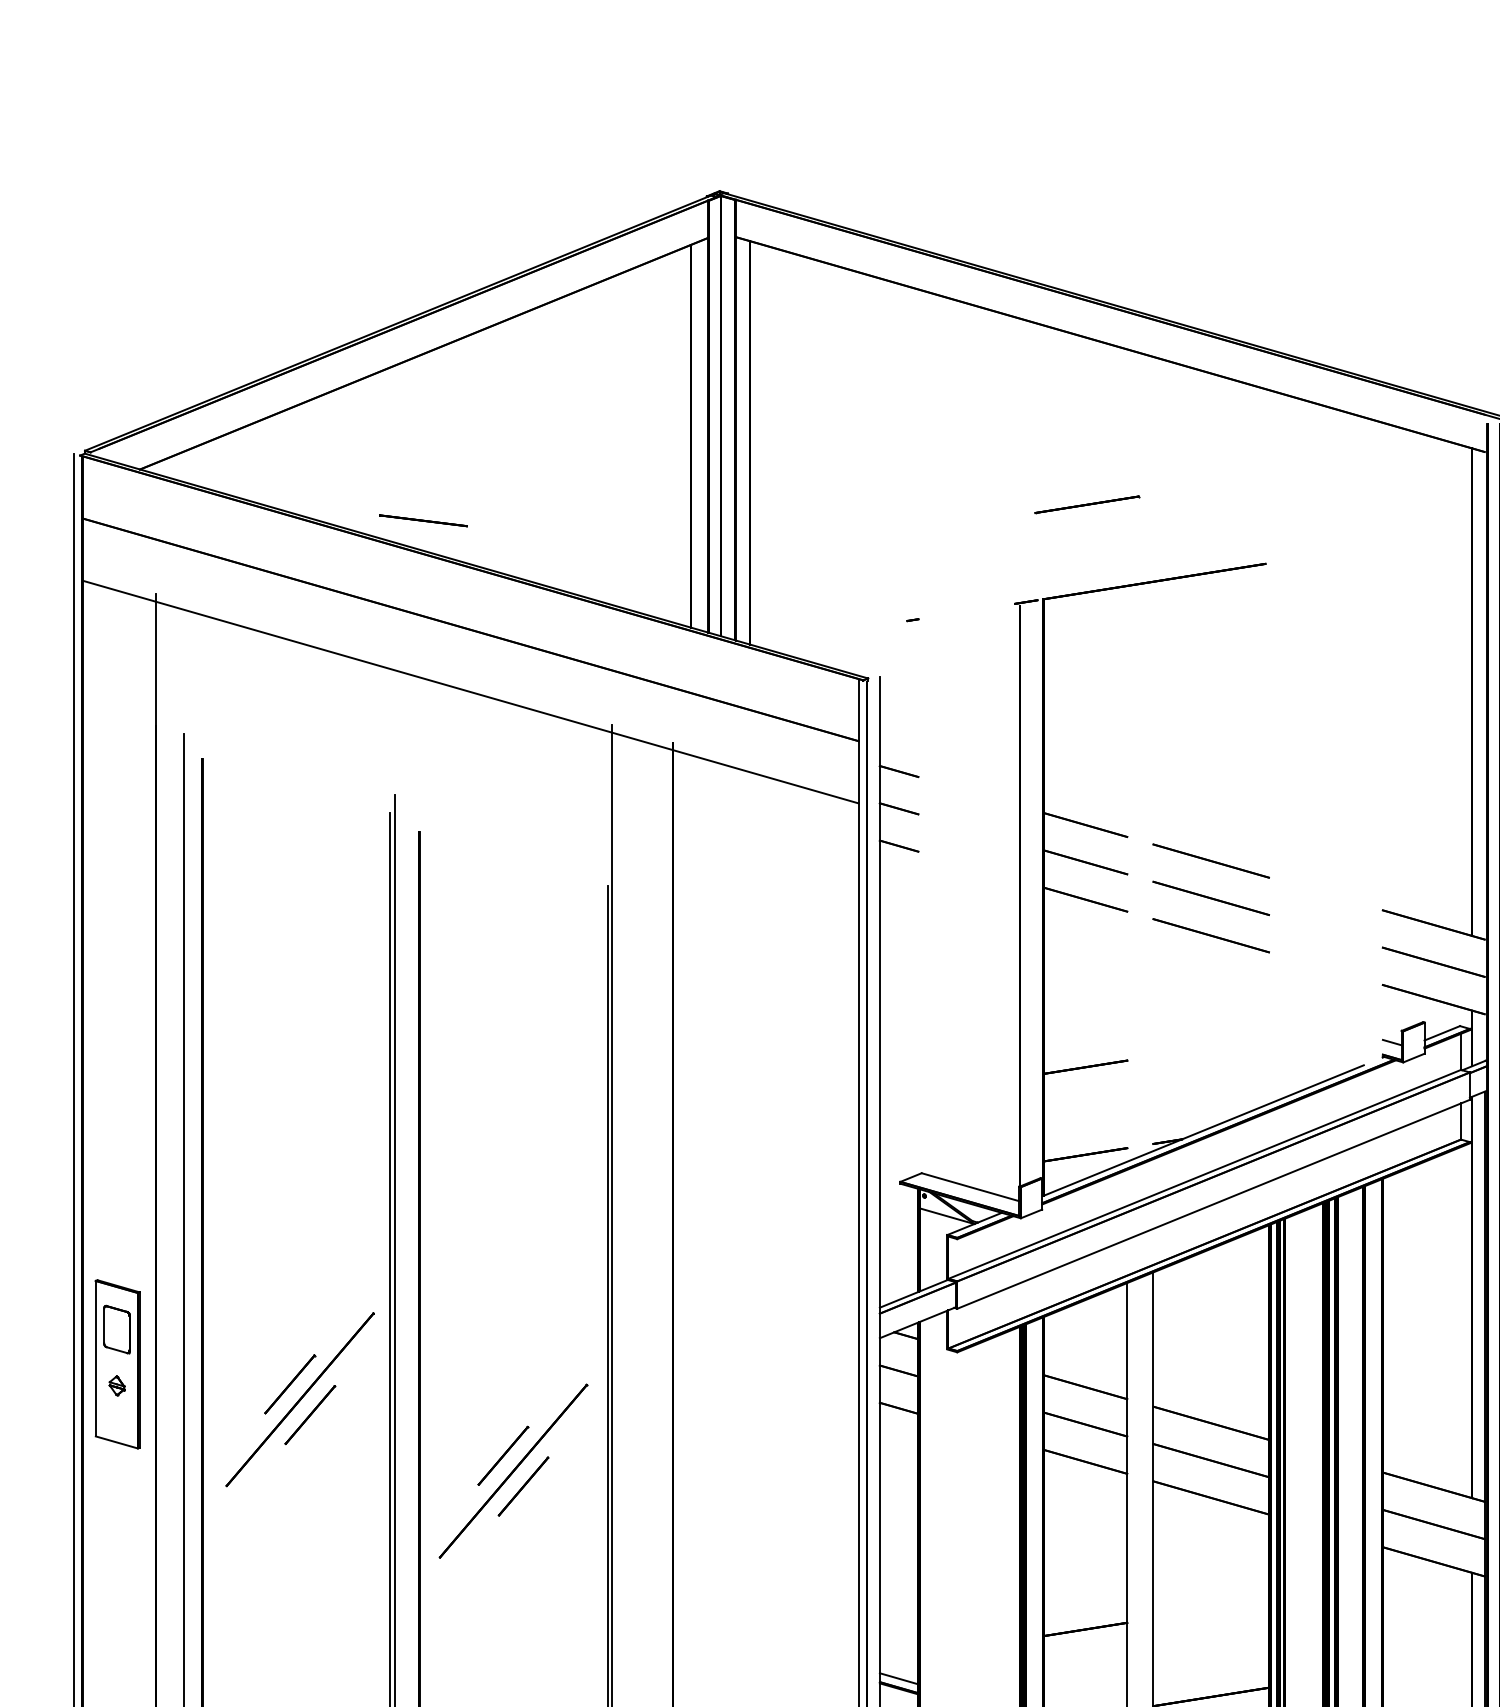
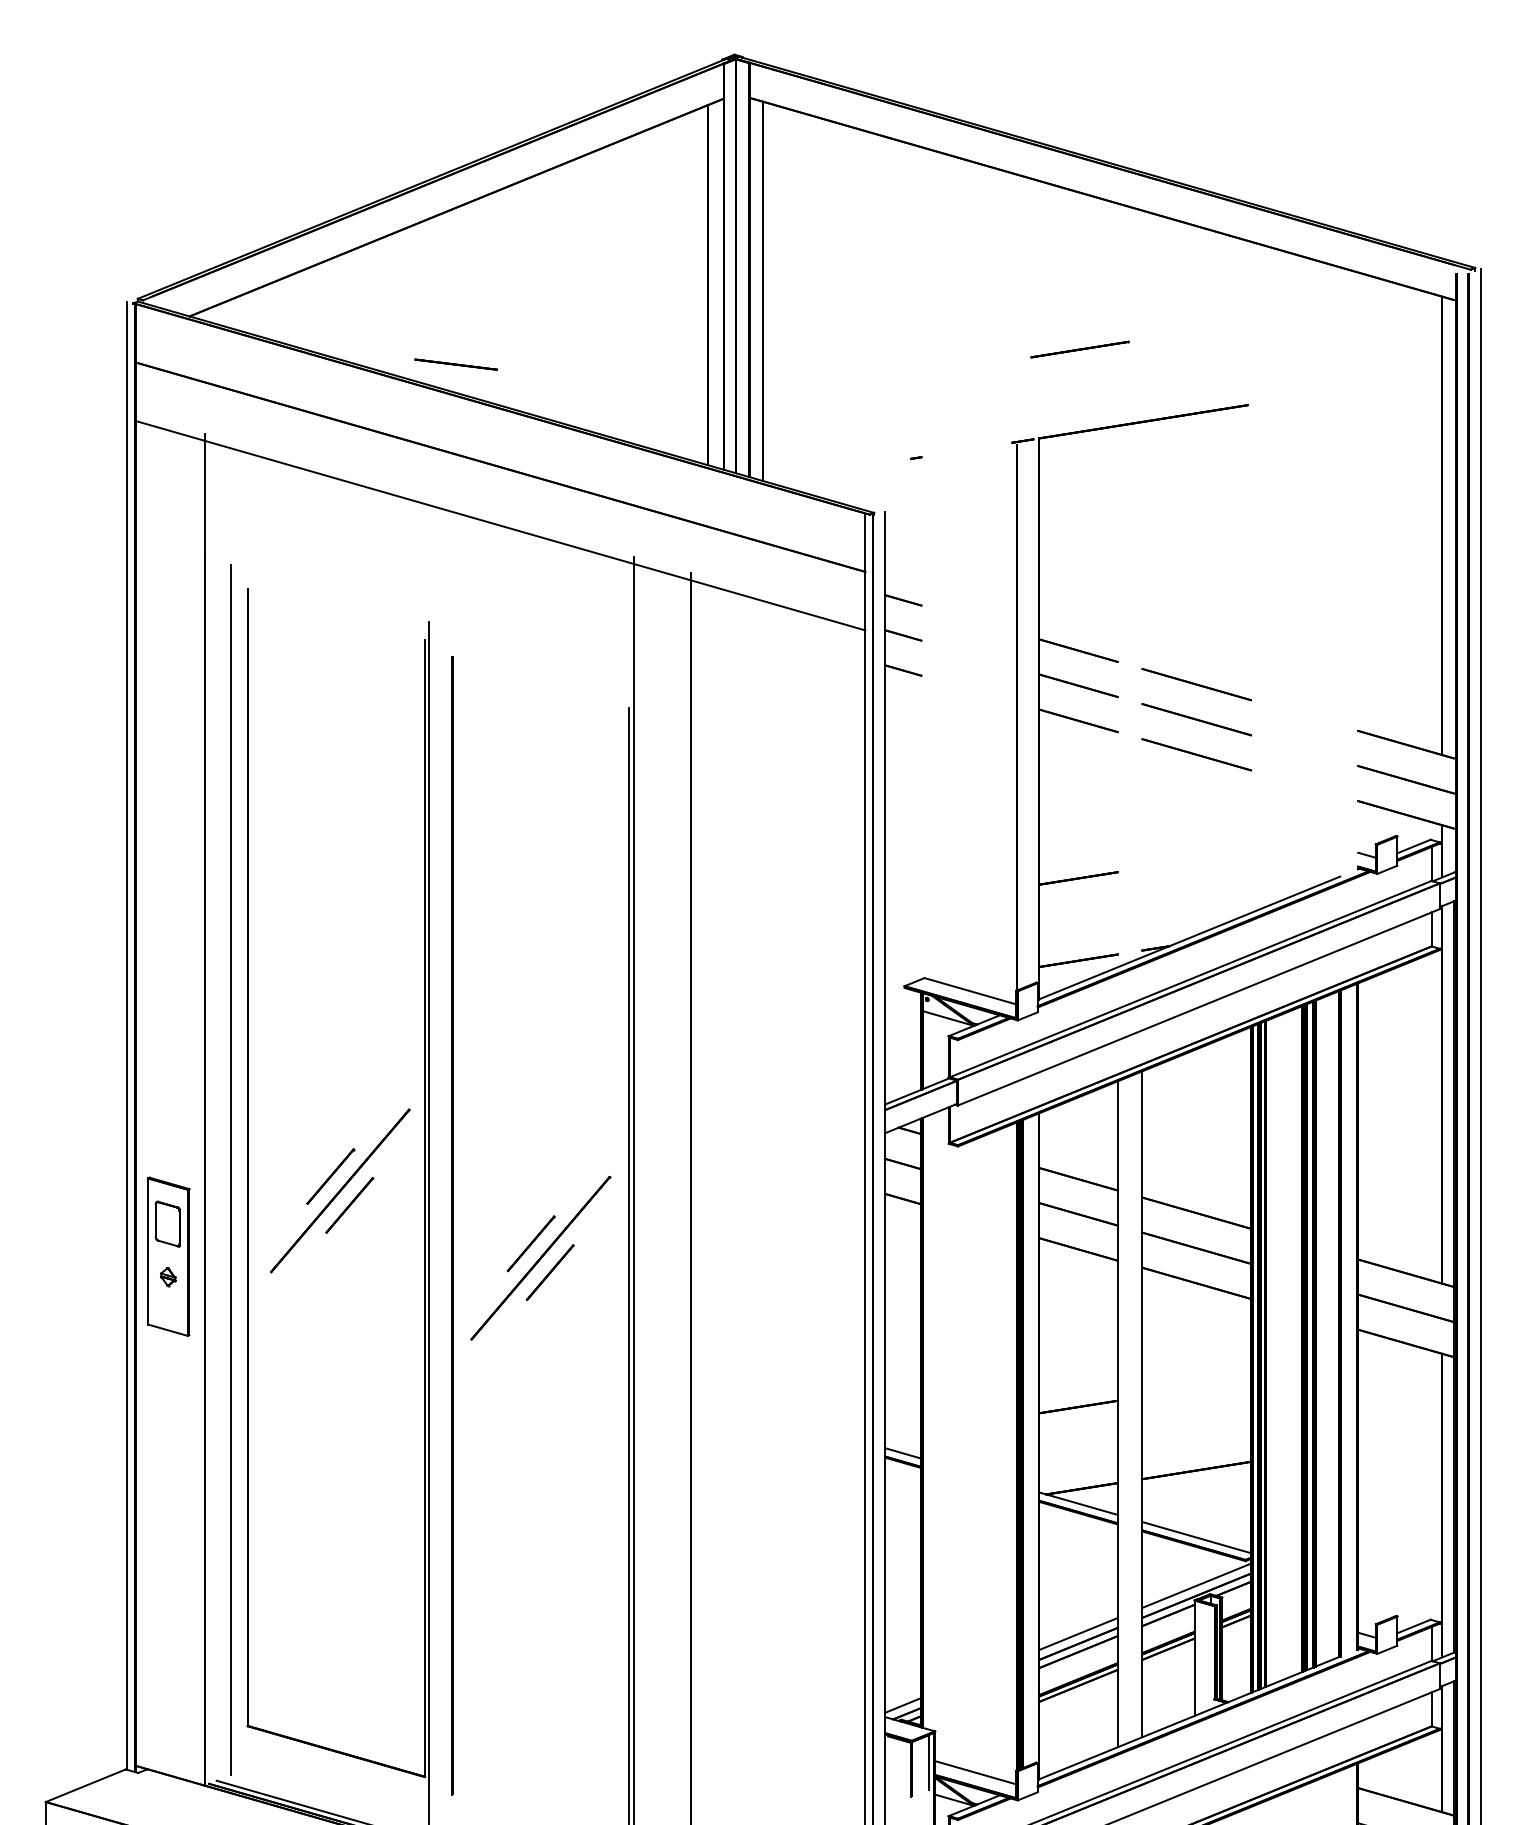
part: (117, 1364) -> (168, 1256), moved

